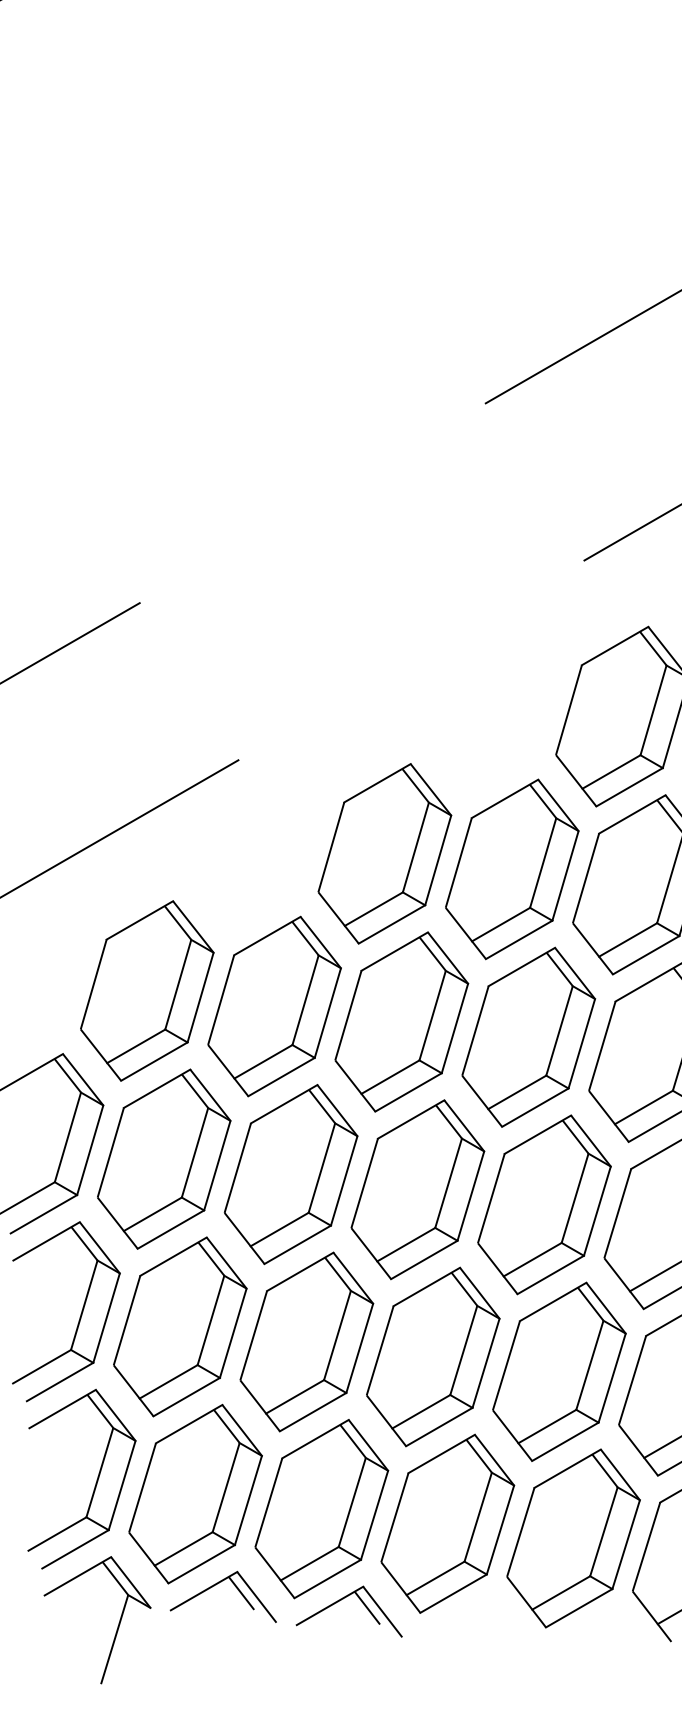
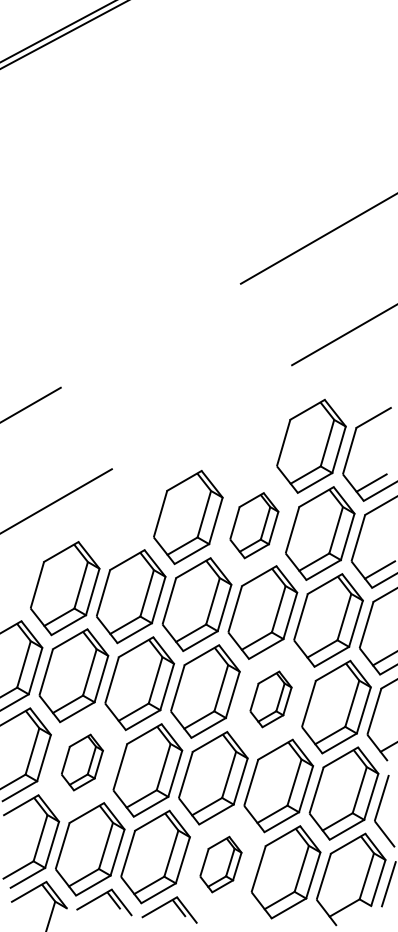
part: (512, 869) -> (254, 525), size x0.7
part: (543, 1205) -> (270, 699), size x0.6
part: (180, 1326) -> (82, 762), size x0.6
part: (447, 1523) -> (220, 864), size x0.6

